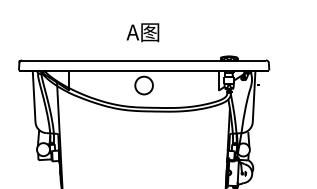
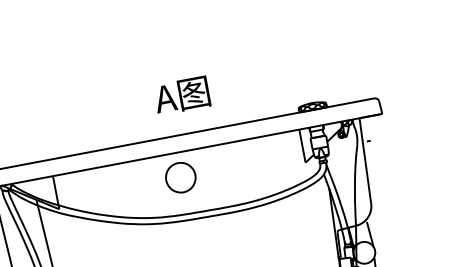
text: (142, 32) -> (181, 95), moved

